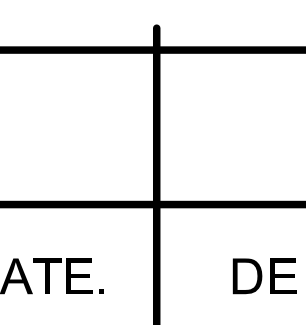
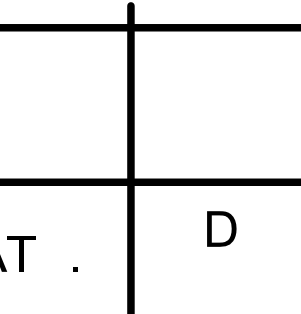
fill: (79, 276) -> (53, 254), removed
part: (247, 276) -> (221, 229), moved
fill: (283, 276) -> (257, 254), removed

